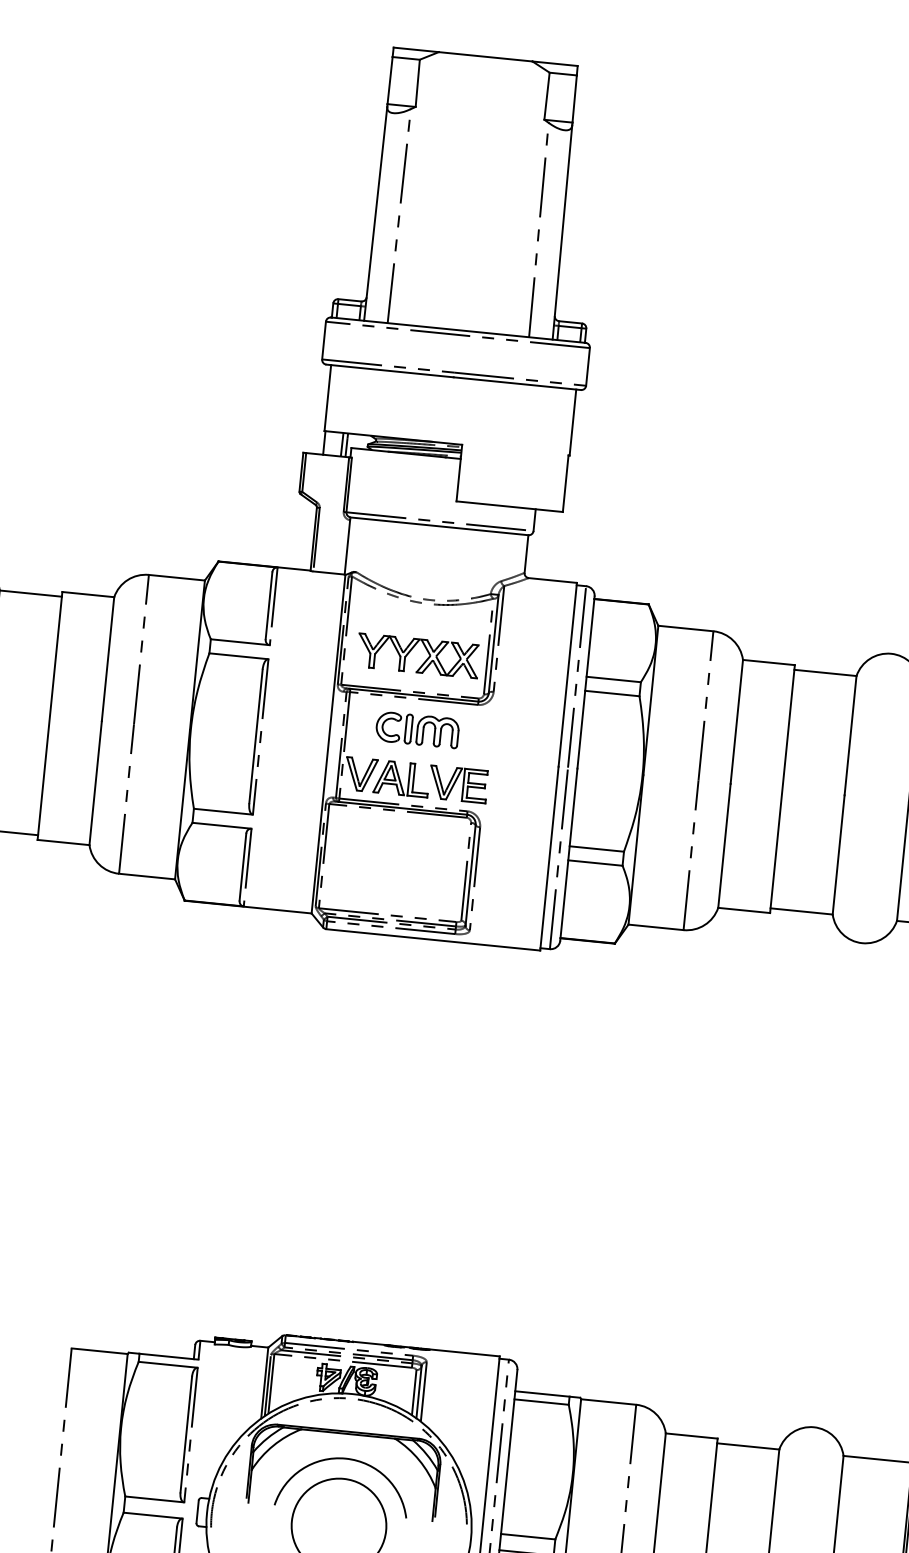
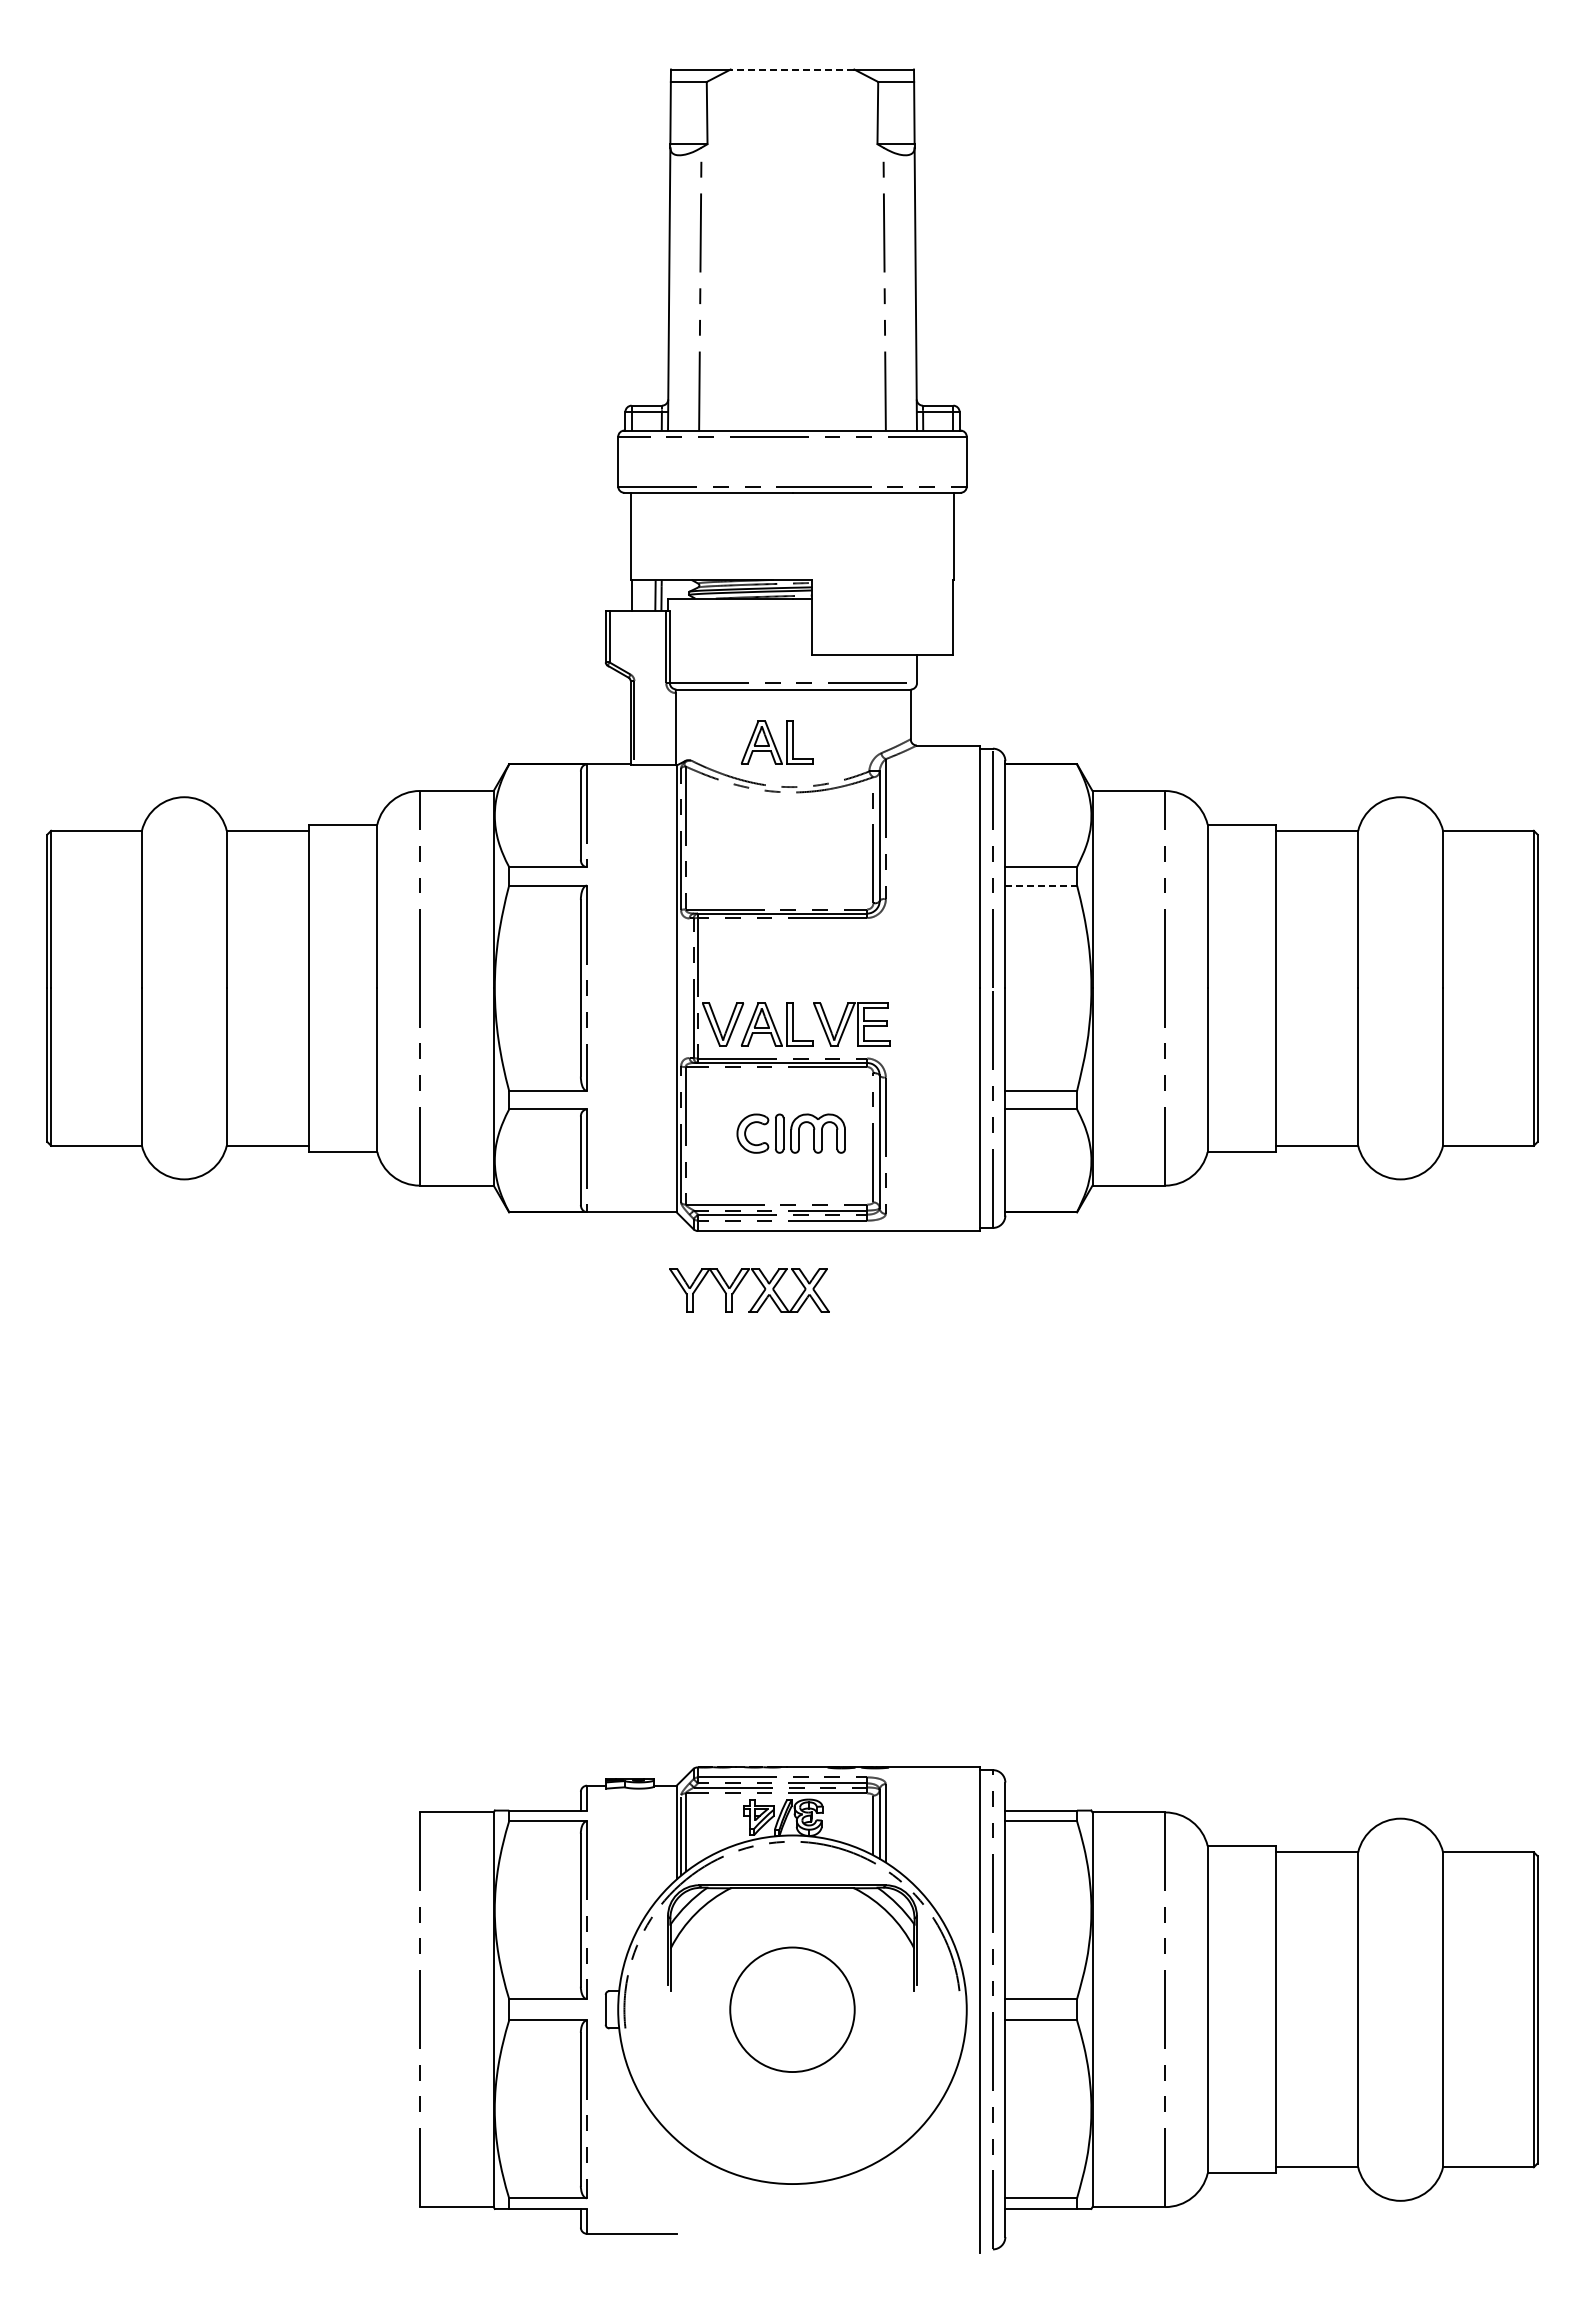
line: (485, 56) -> (792, 69), solid -> dashed
part: (422, 565) -> (776, 742), added
part: (411, 651) -> (739, 1285), moved
line: (612, 693) -> (1041, 885), solid -> dashed
part: (416, 729) -> (790, 1133), moved
arc: (339, 1459) -> (784, 1922), removed

